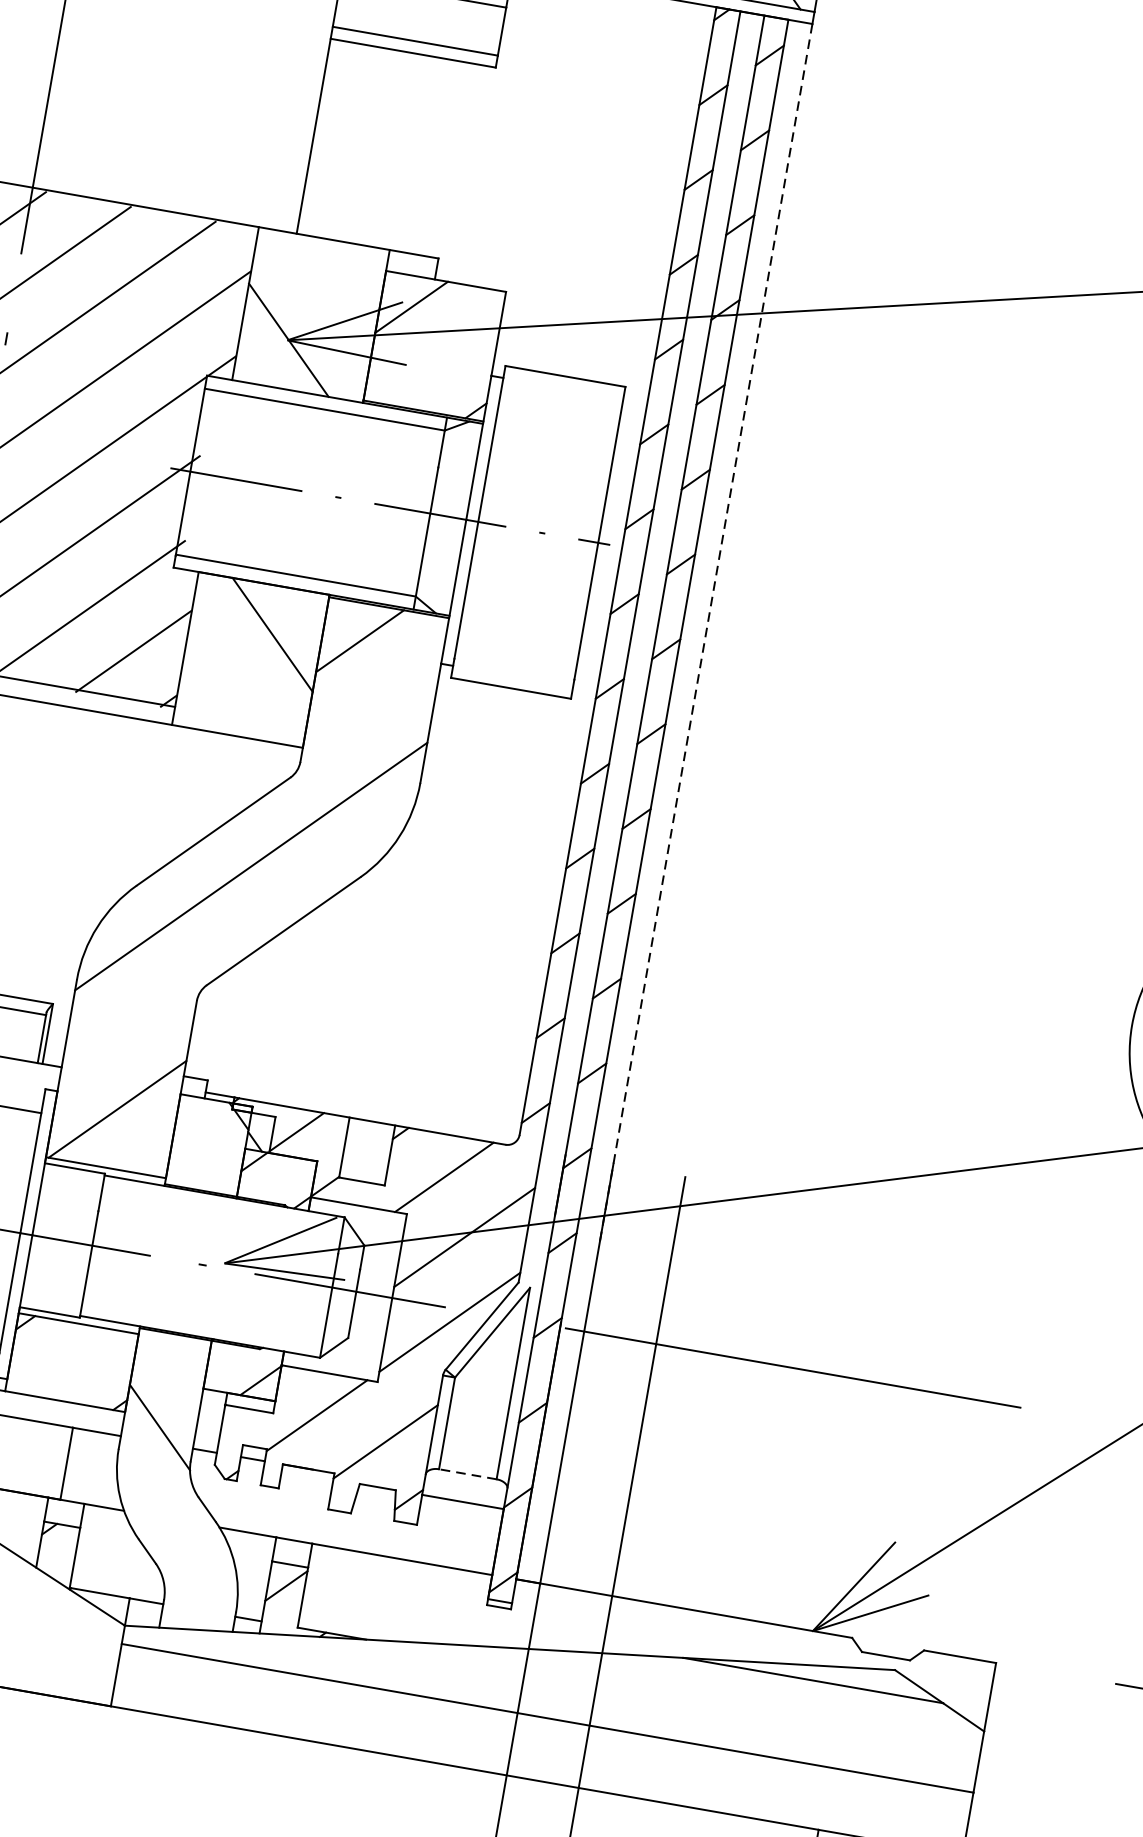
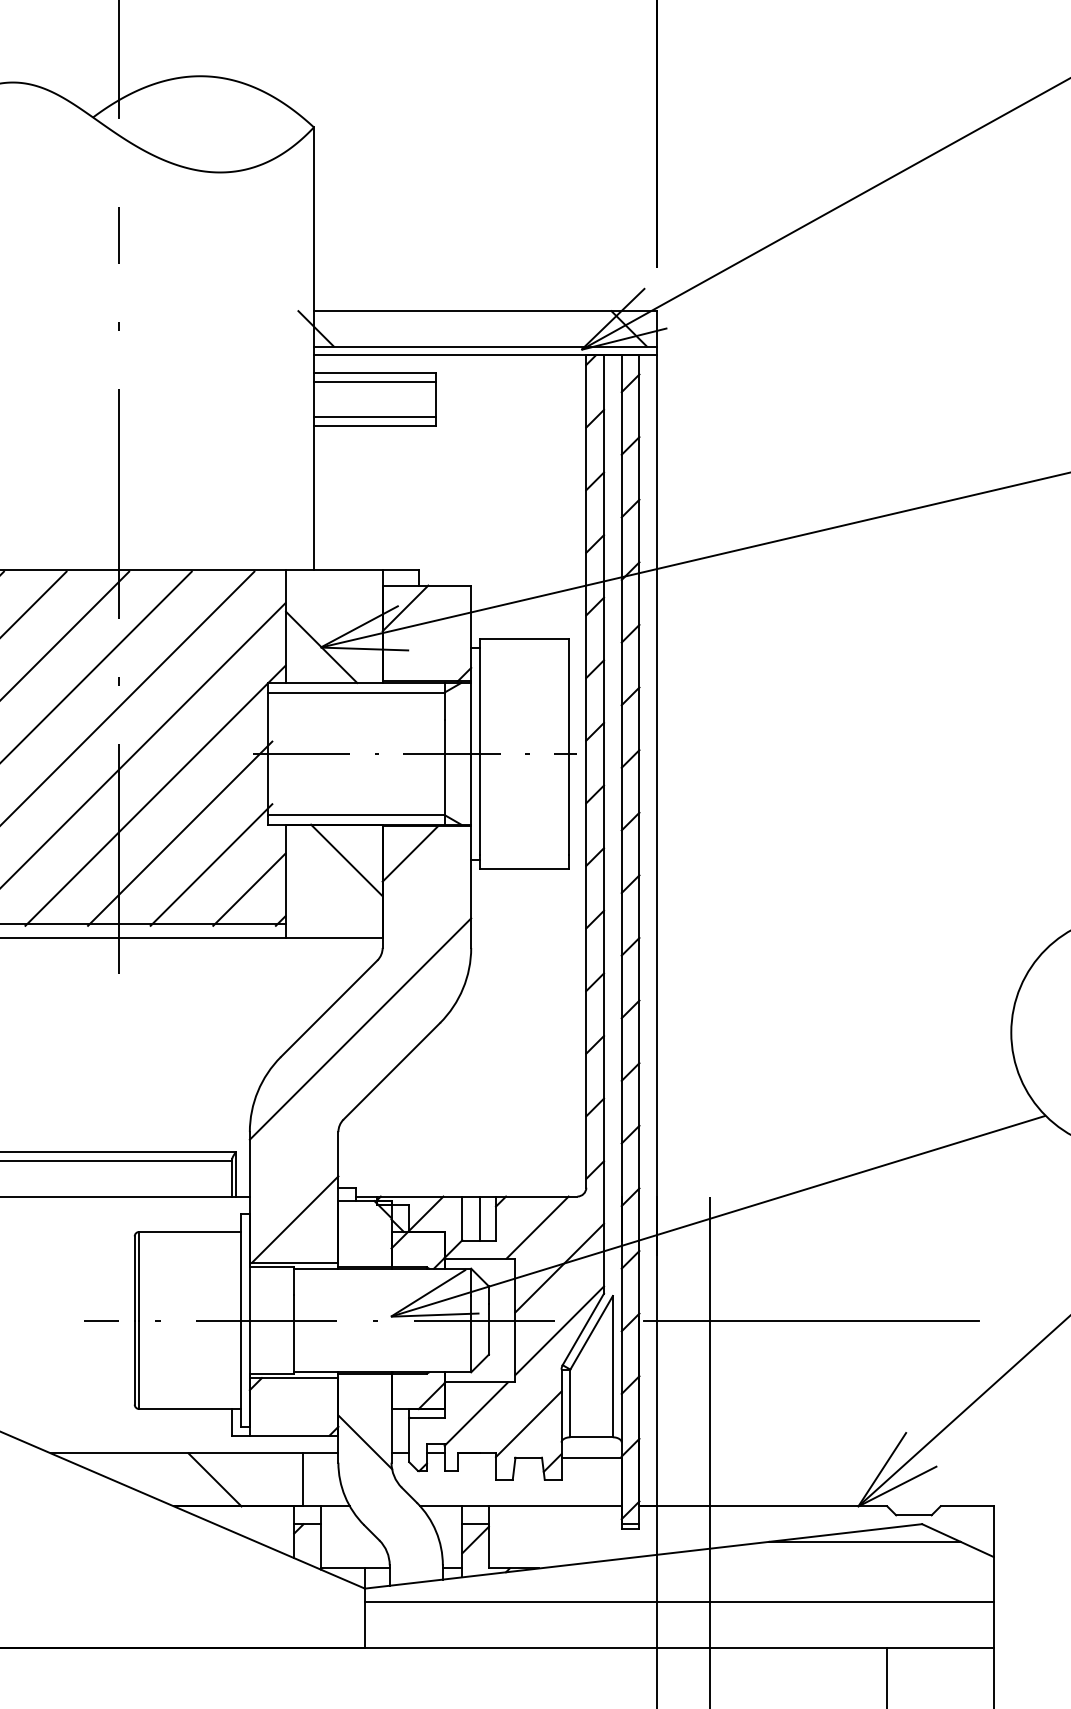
line: (706, 633) -> (657, 805), dashed -> solid
line: (369, 1151) -> (480, 1218), added
line: (467, 1474) -> (591, 1437), dashed -> solid

